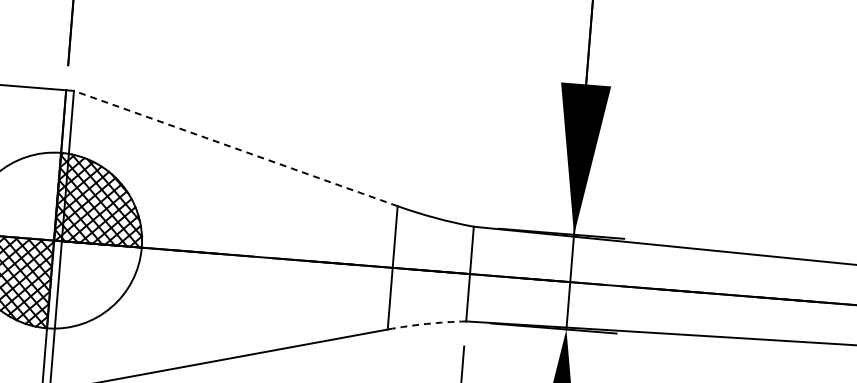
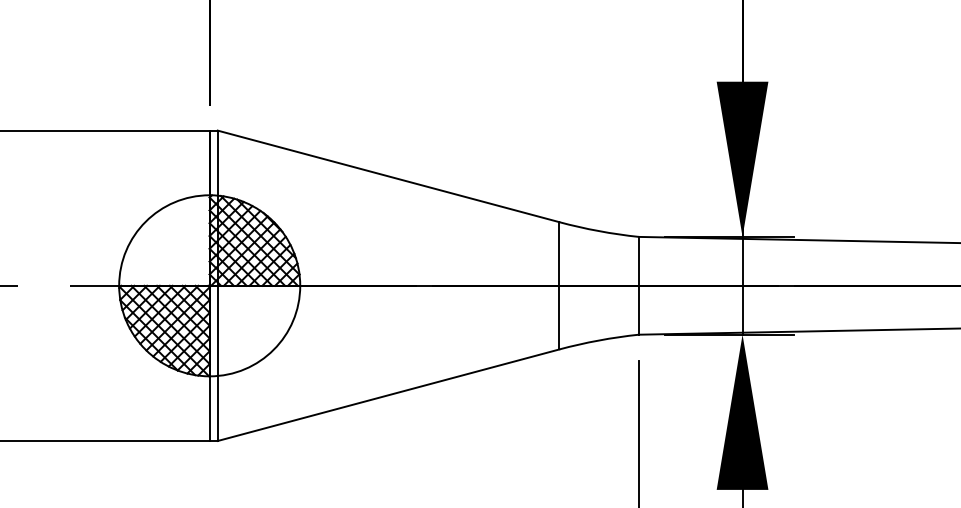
line: (235, 148) -> (388, 176), dashed -> solid
arc: (426, 323) -> (598, 340), dashed -> solid

